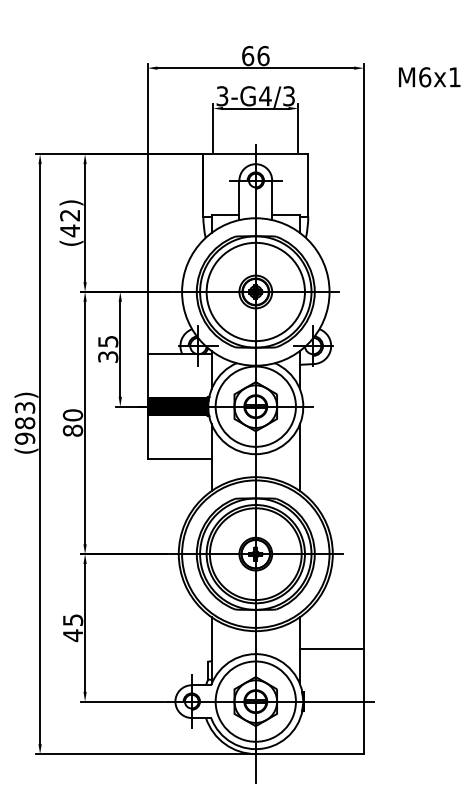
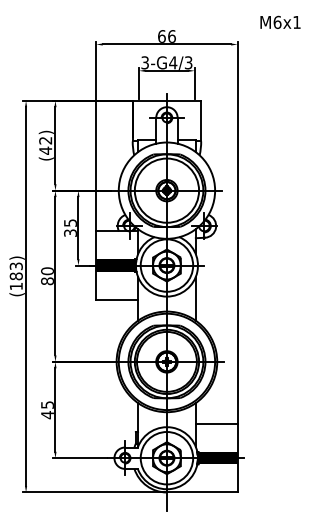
text: (429, 75) -> (280, 21), moved
text: (23, 438) -> (15, 286), (983) -> (183)
fill: (333, 702) -> (217, 458), added

